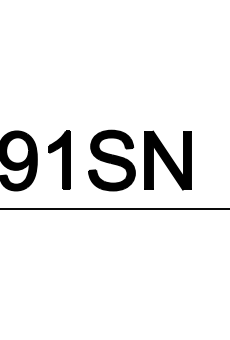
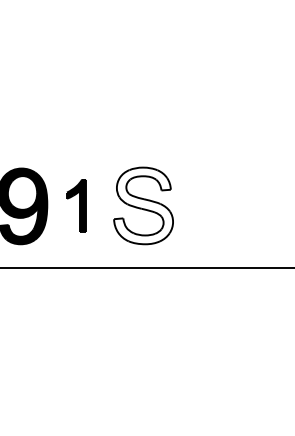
part: (59, 159) -> (76, 204), size x0.7
fill: (111, 160) -> (143, 205), removed
part: (167, 160) -> (214, 205), removed

